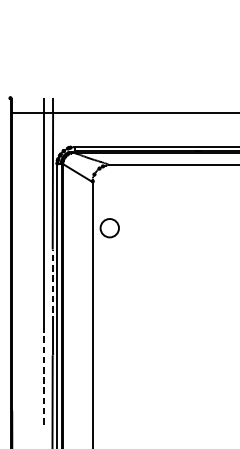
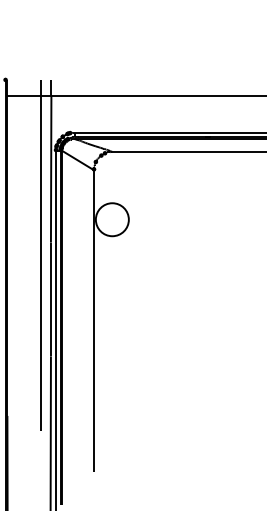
circle: (108, 227) -> (111, 219), size x1.67
line: (52, 285) -> (50, 281), dashed -> solid
line: (43, 377) -> (41, 380), dashed -> solid

